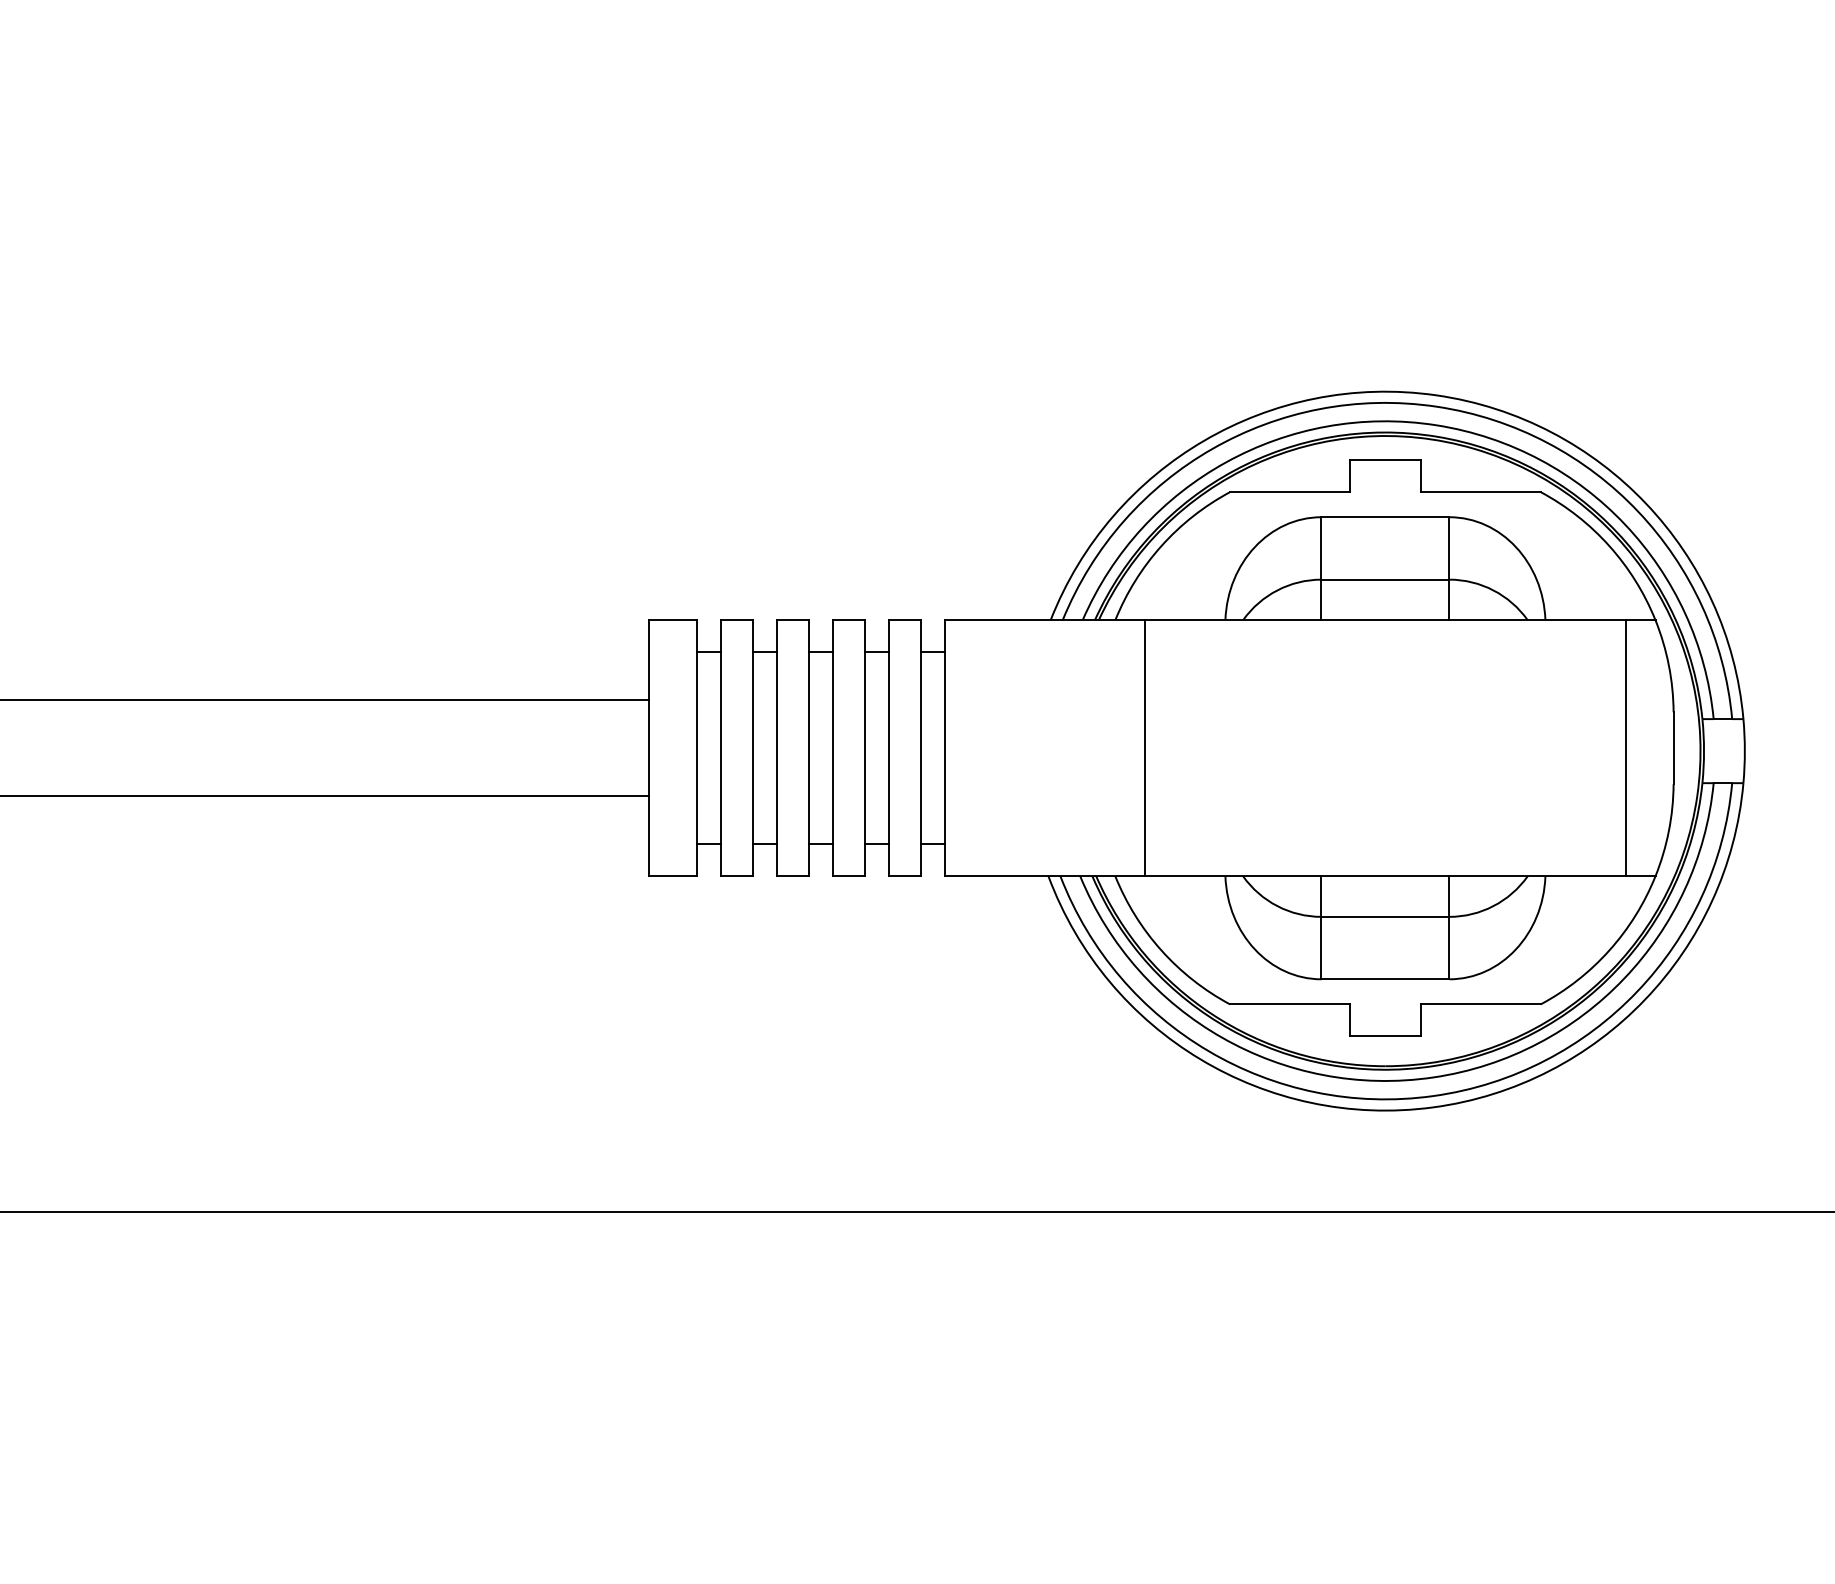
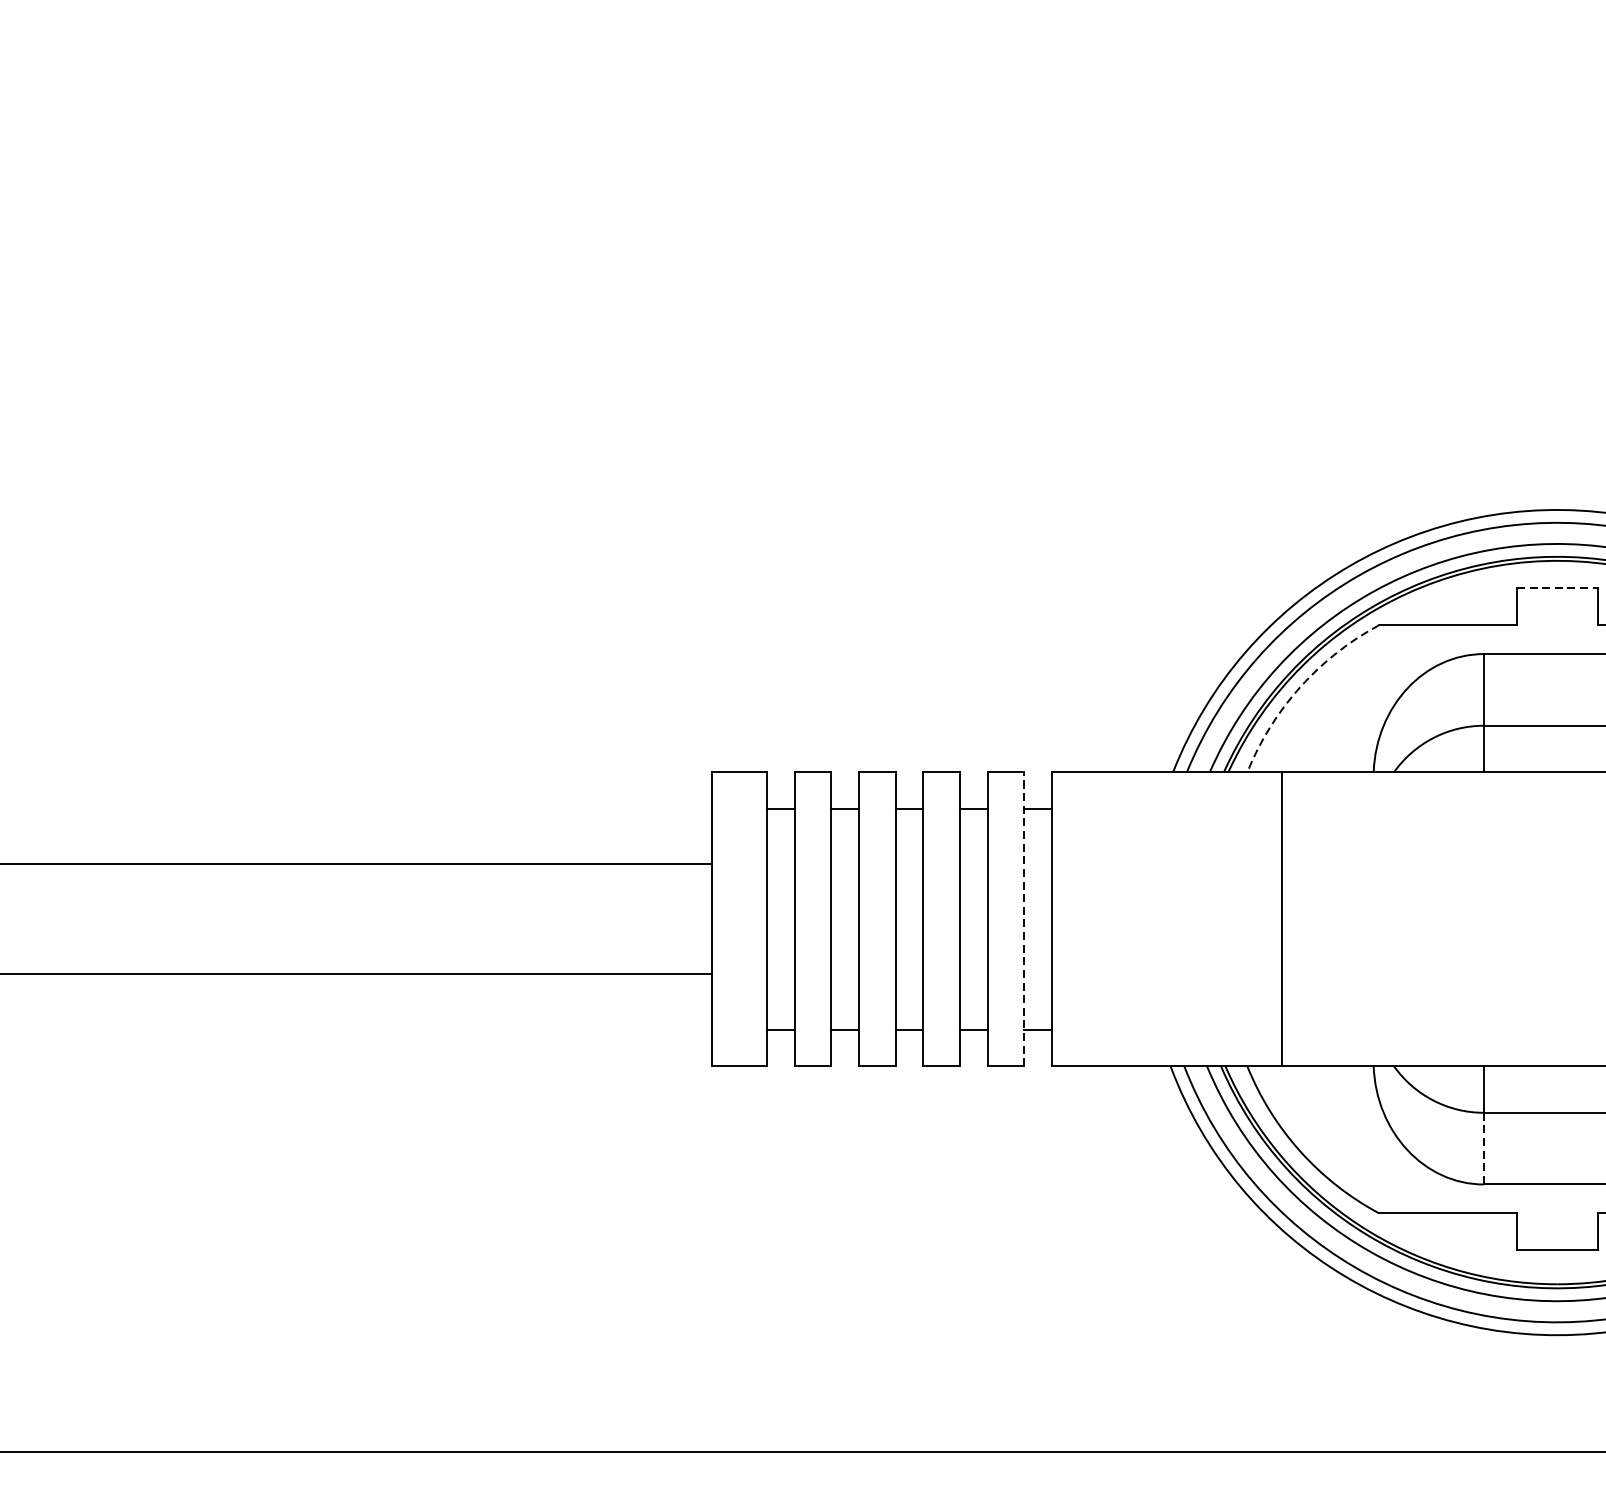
line: (1385, 460) -> (1557, 588), solid -> dashed
arc: (1161, 546) -> (1300, 687), solid -> dashed
line: (921, 747) -> (1024, 918), solid -> dashed
line: (1321, 948) -> (1483, 1149), solid -> dashed

